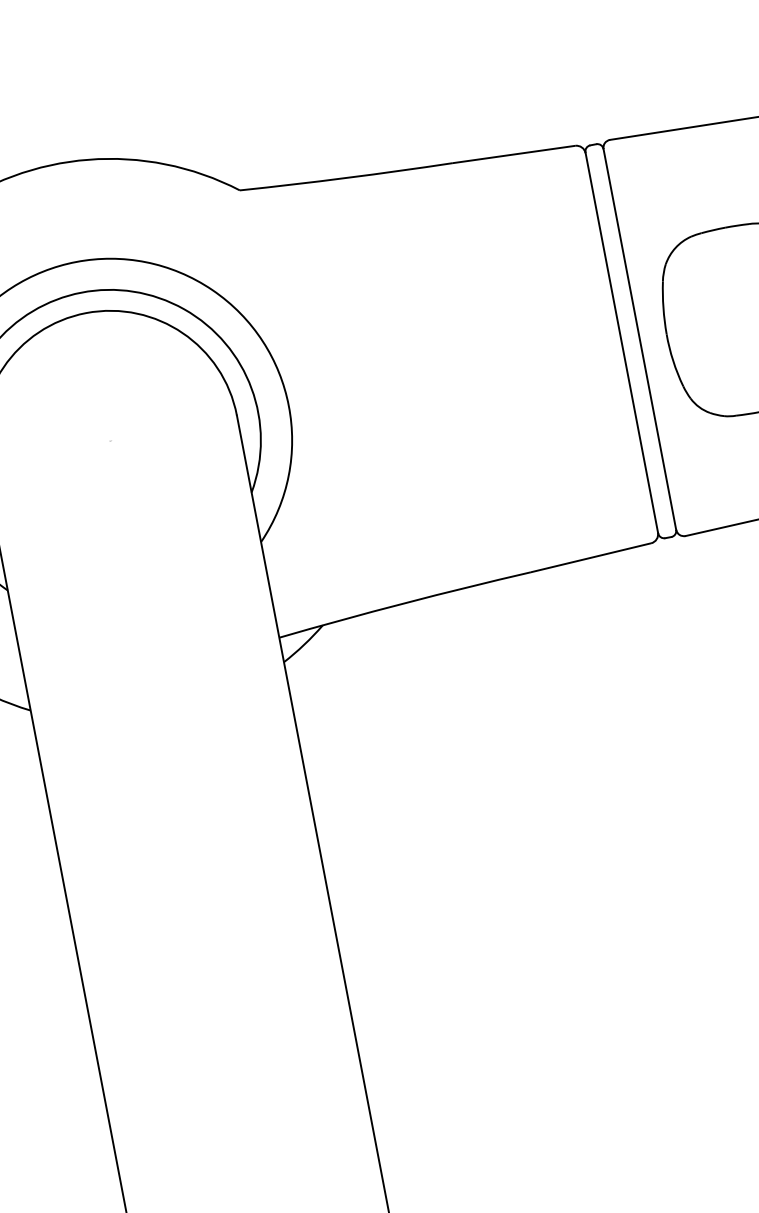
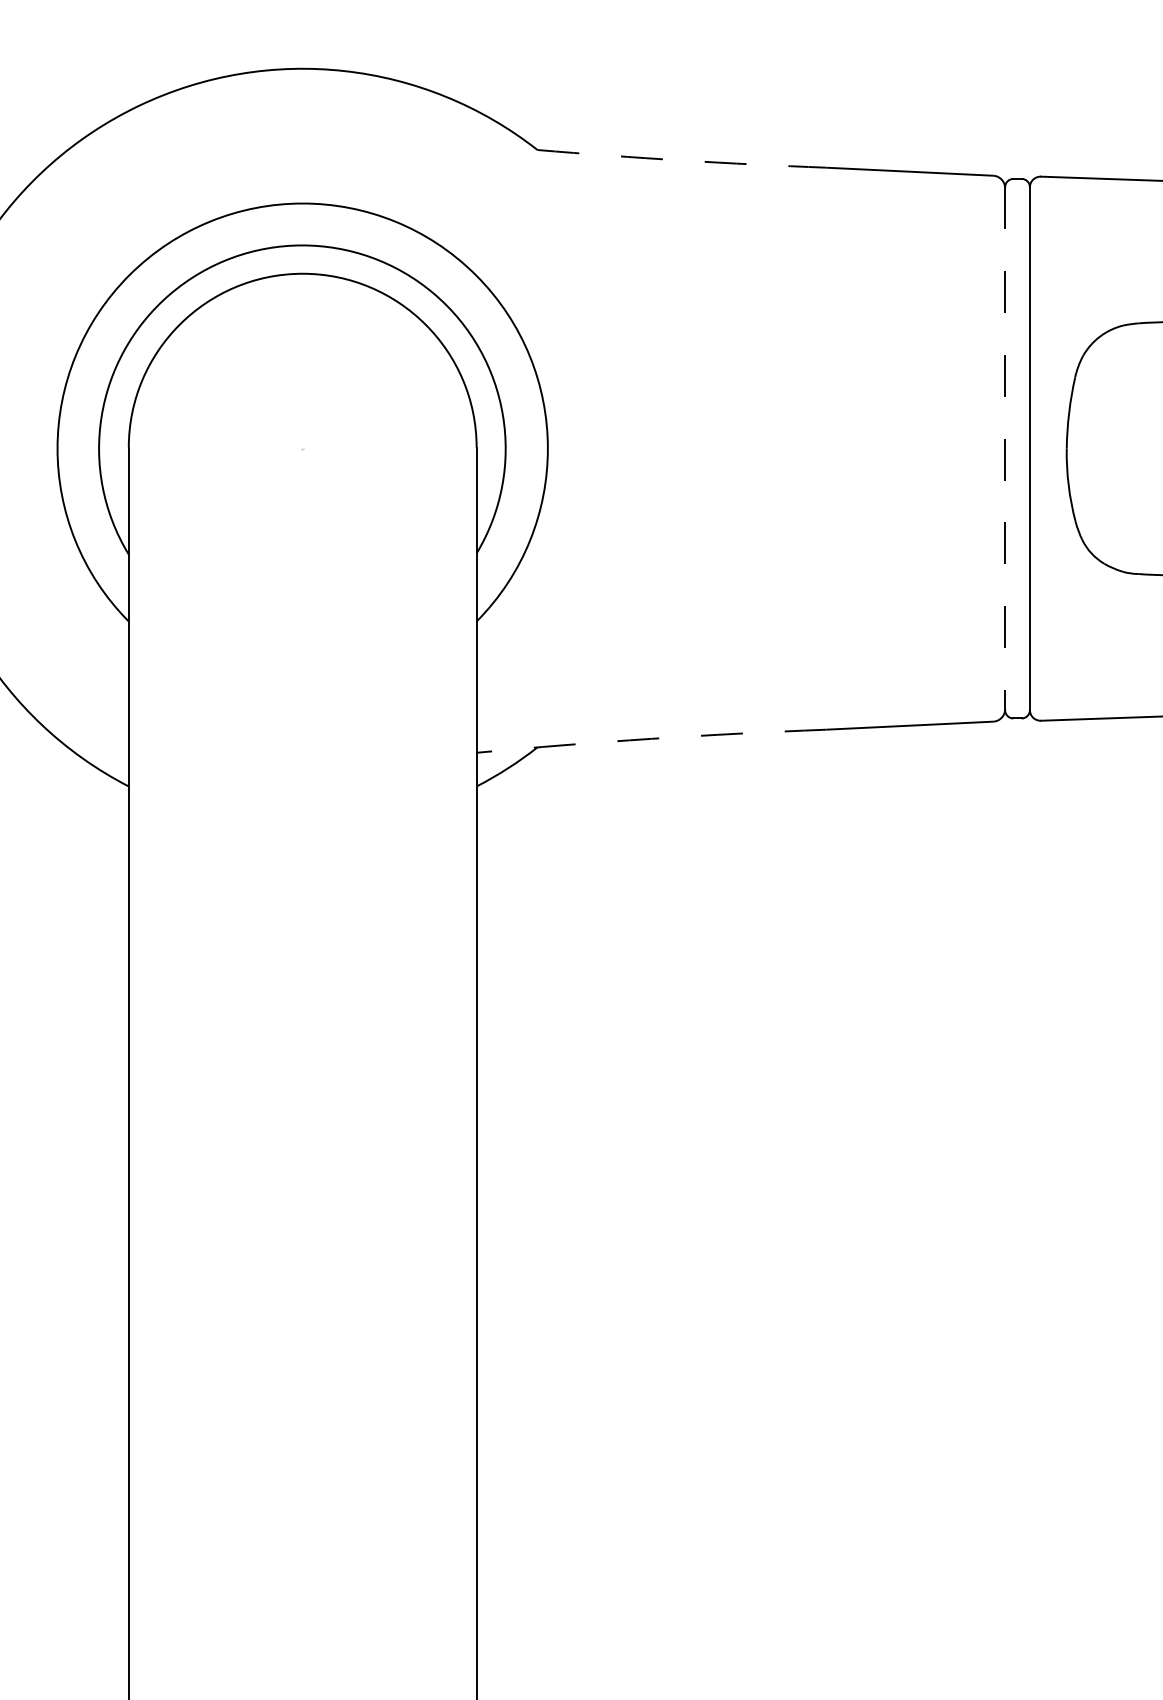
arc: (346, 178) -> (681, 160), solid -> dashed
line: (622, 342) -> (1005, 448), solid -> dashed
arc: (404, 603) -> (651, 738), solid -> dashed

